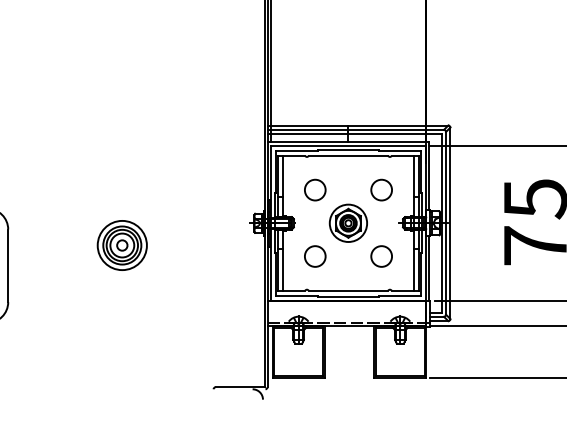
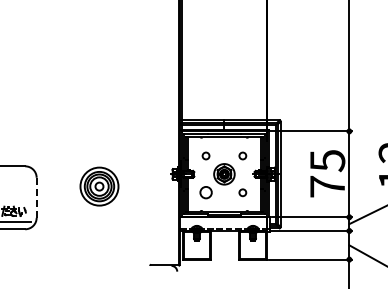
circle: (314, 189) -> (205, 155), size x0.6
circle: (381, 189) -> (242, 155), size x0.6
part: (122, 245) -> (99, 186), size x1.4
circle: (381, 256) -> (242, 192), size x0.6
line: (7, 267) -> (36, 198), solid -> dashed

